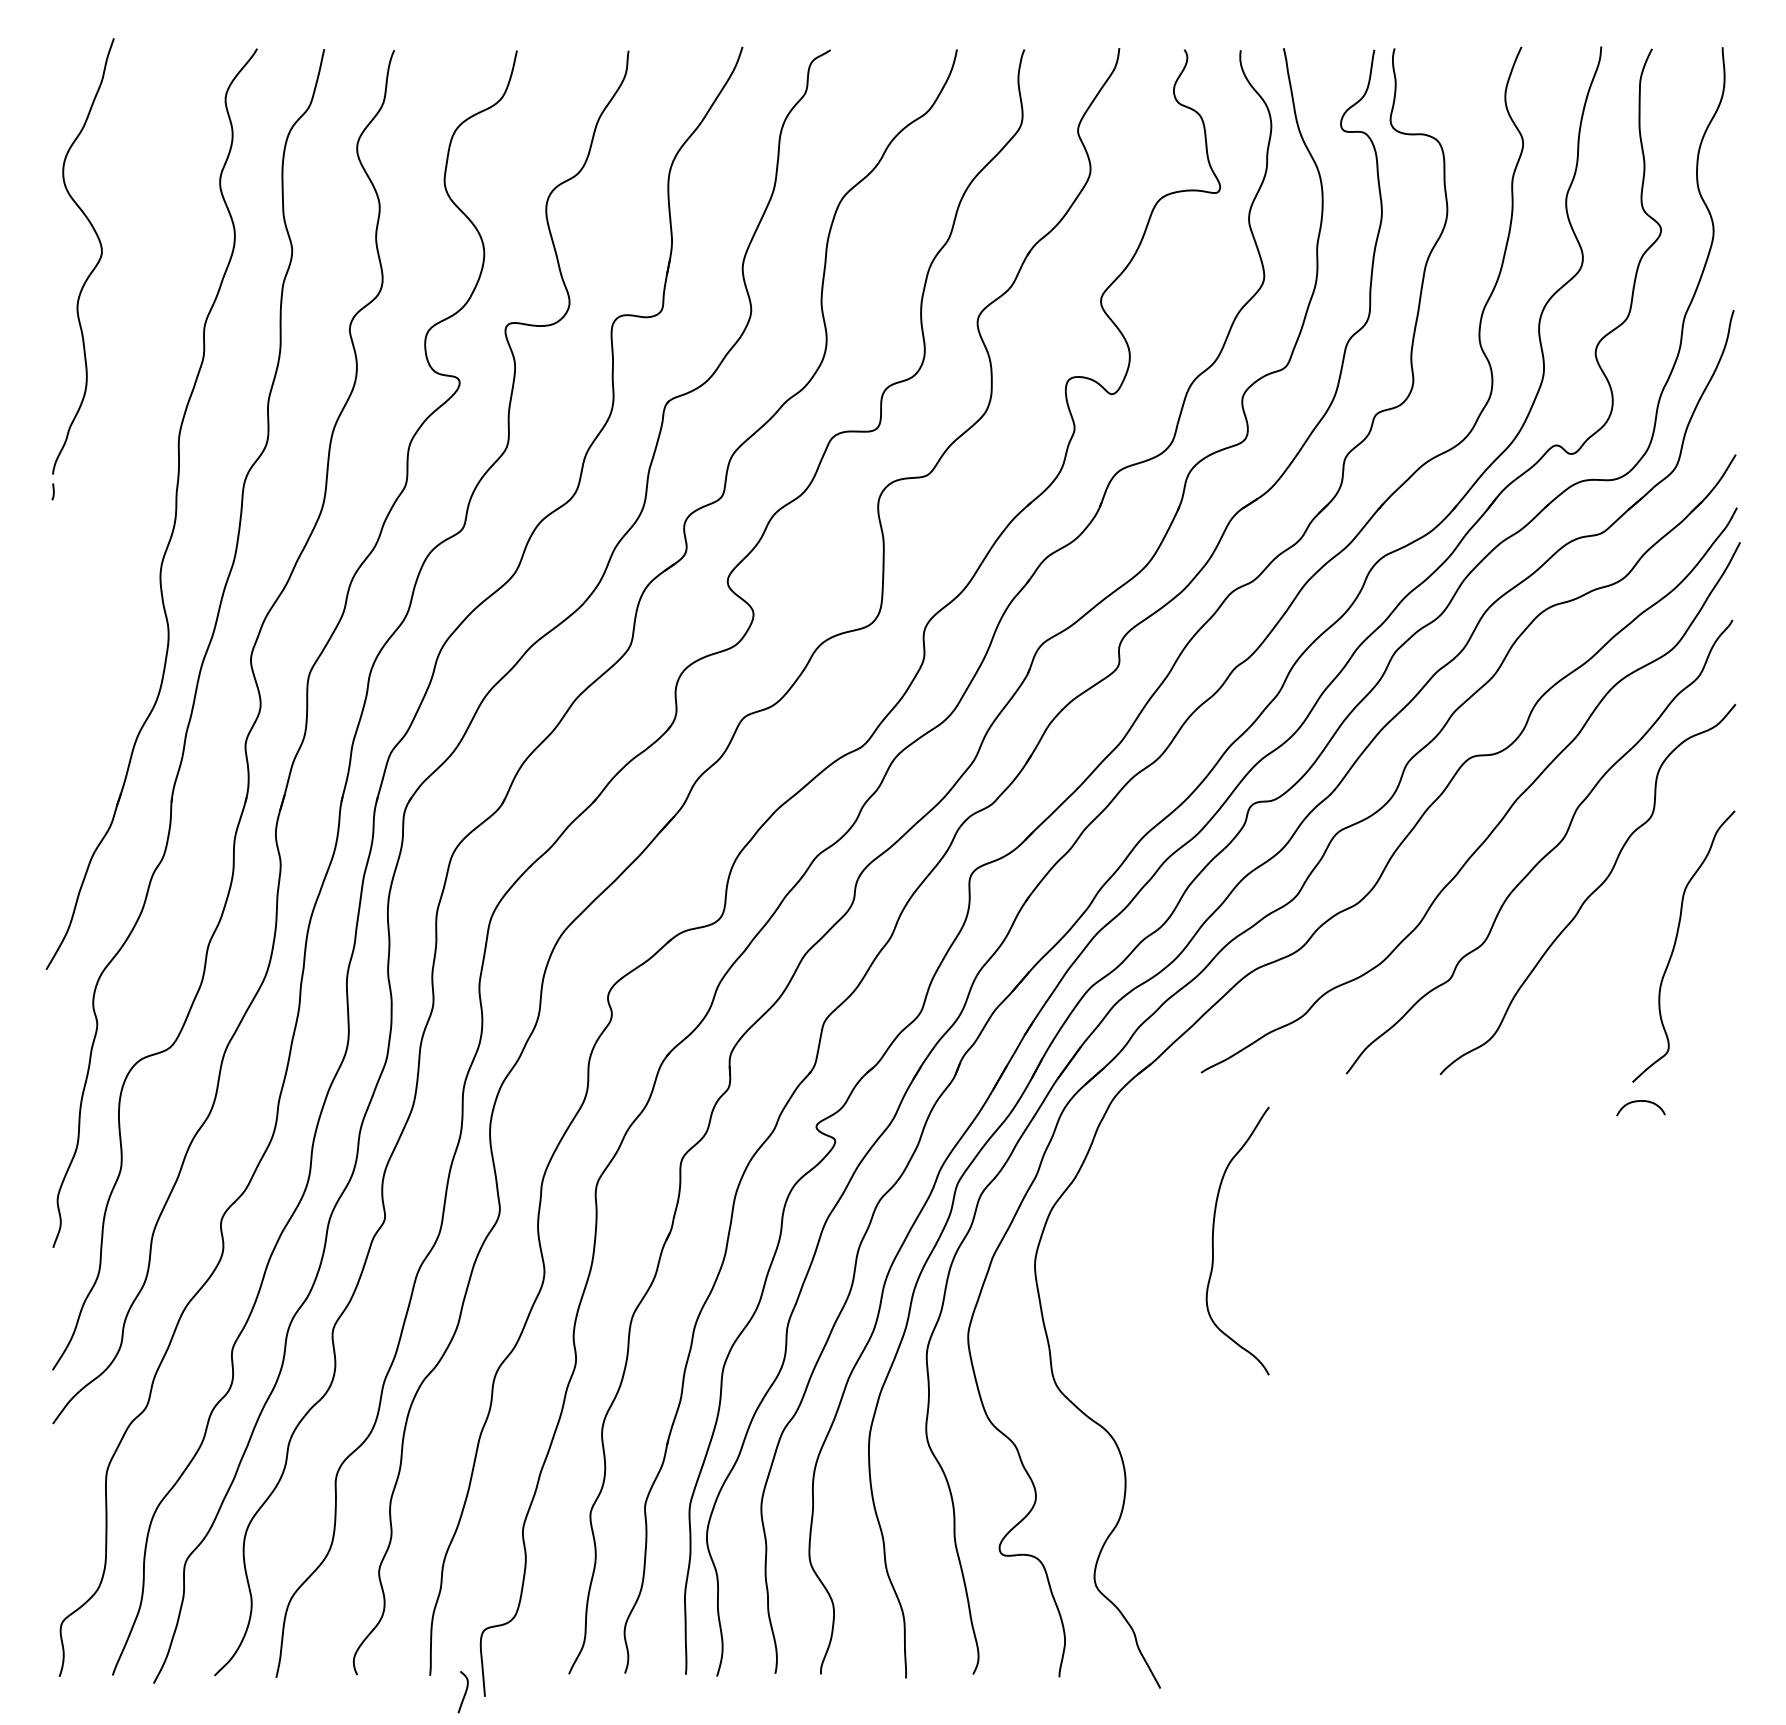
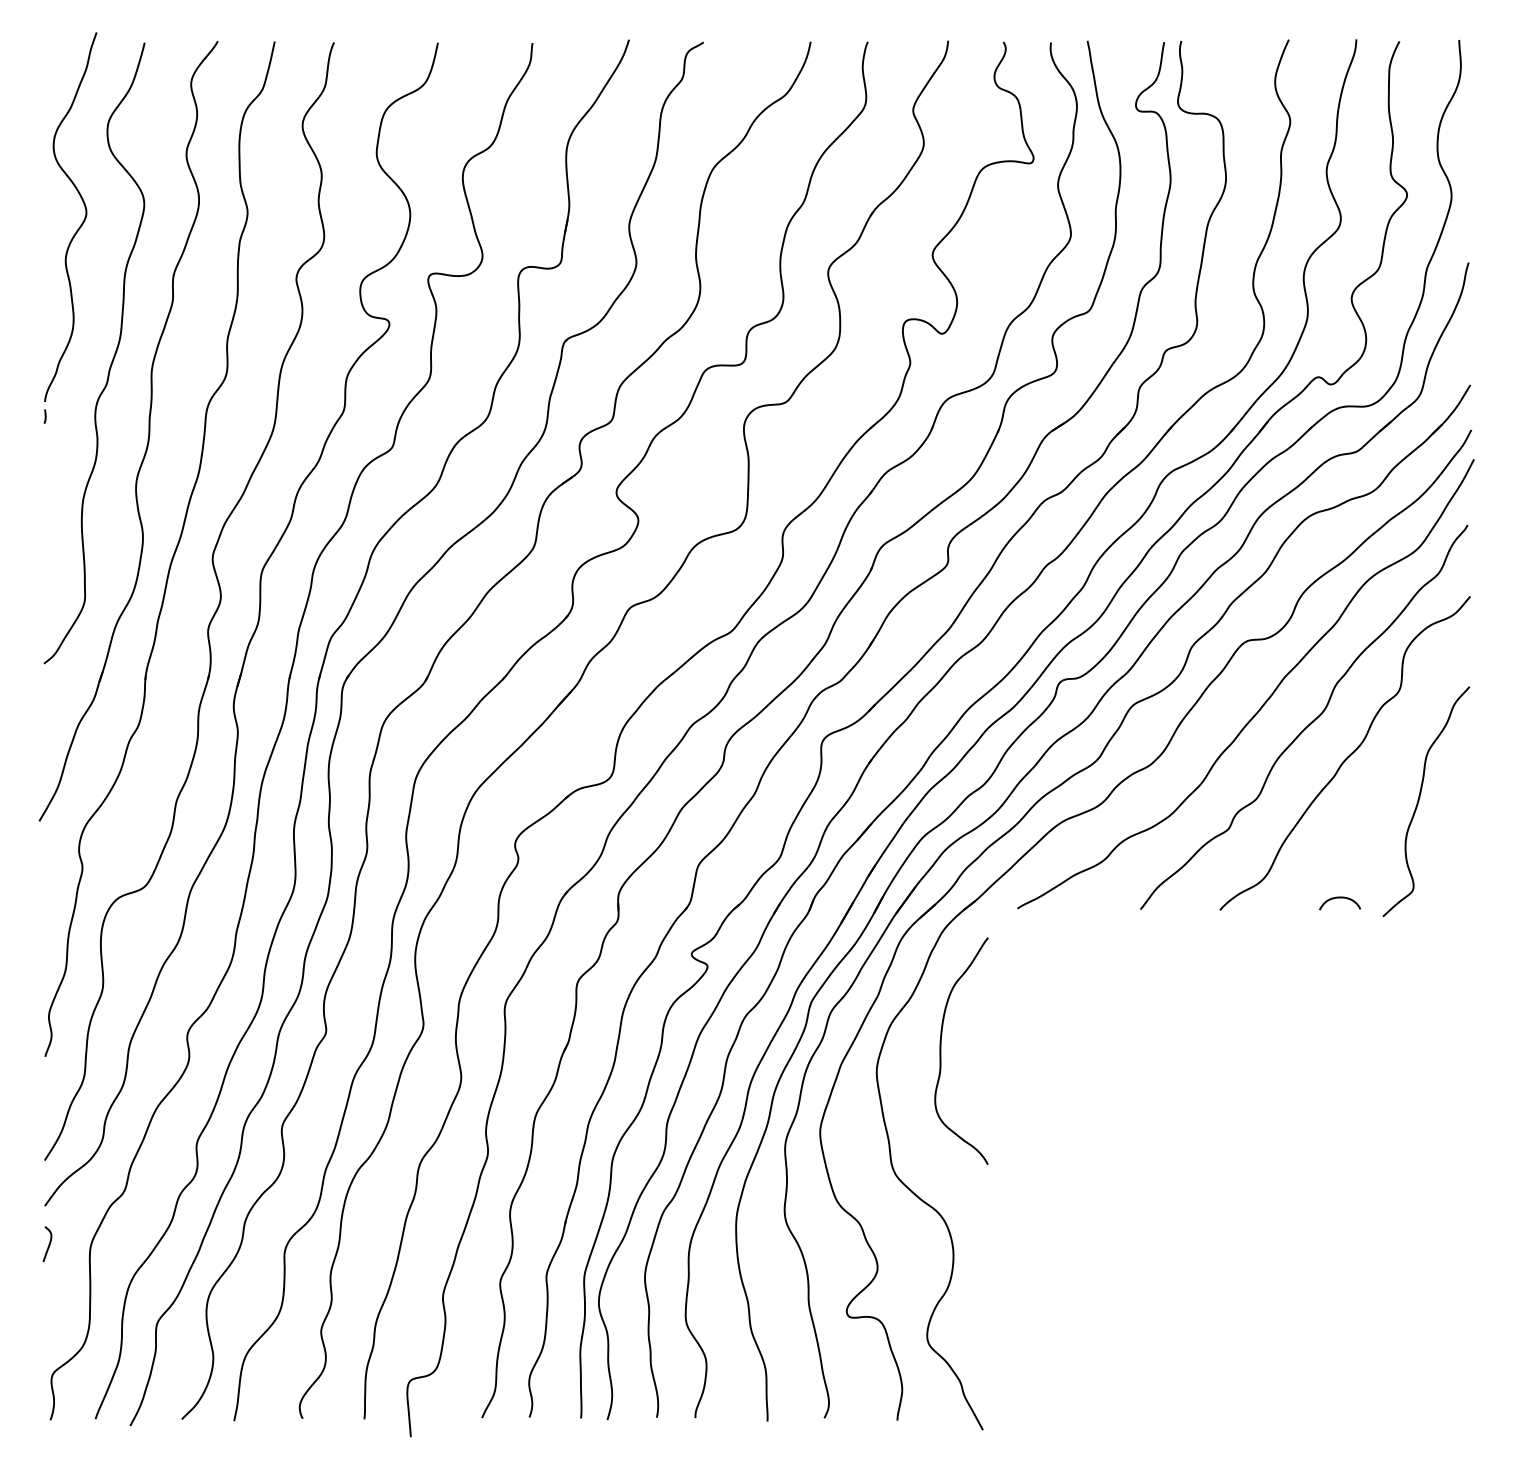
curve: (132, 423) -> (112, 358), added
curve: (1640, 1102) -> (1339, 898), moved
curve: (1214, 1240) -> (941, 1050), moved
curve: (464, 1692) -> (48, 1244), moved

